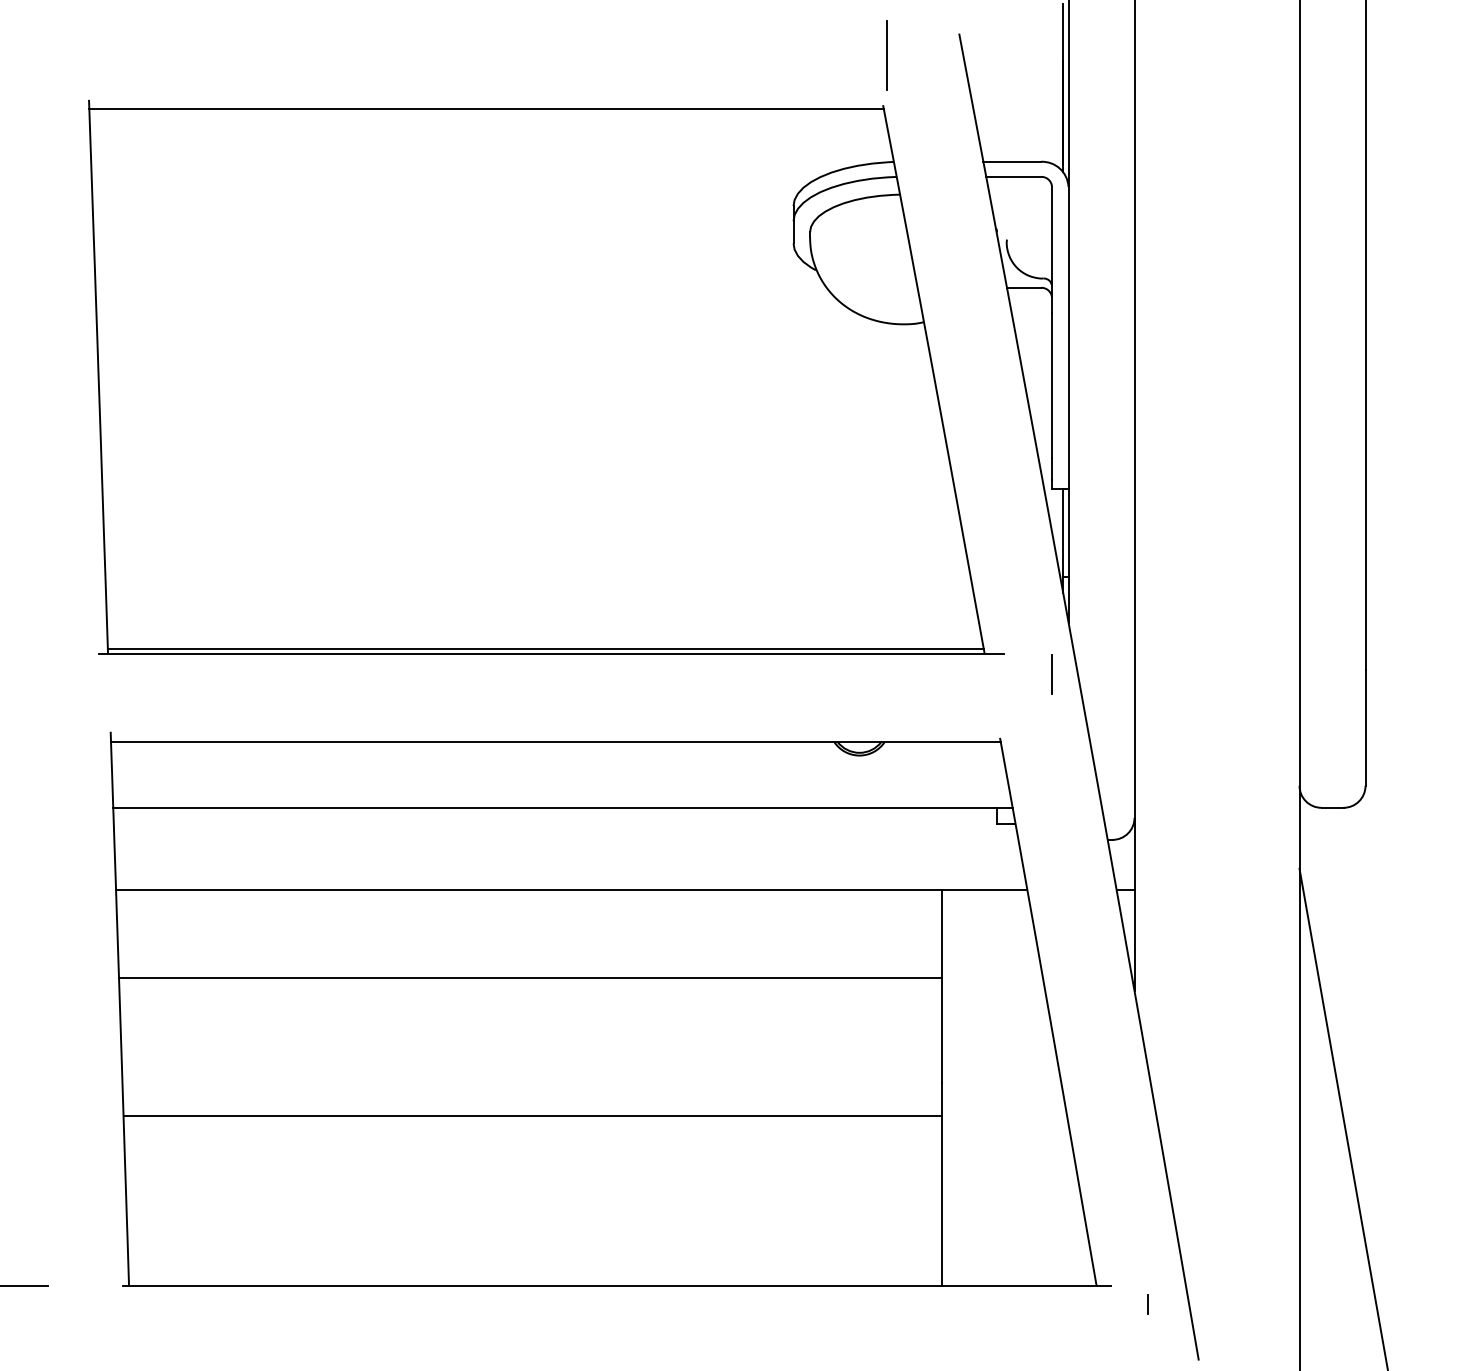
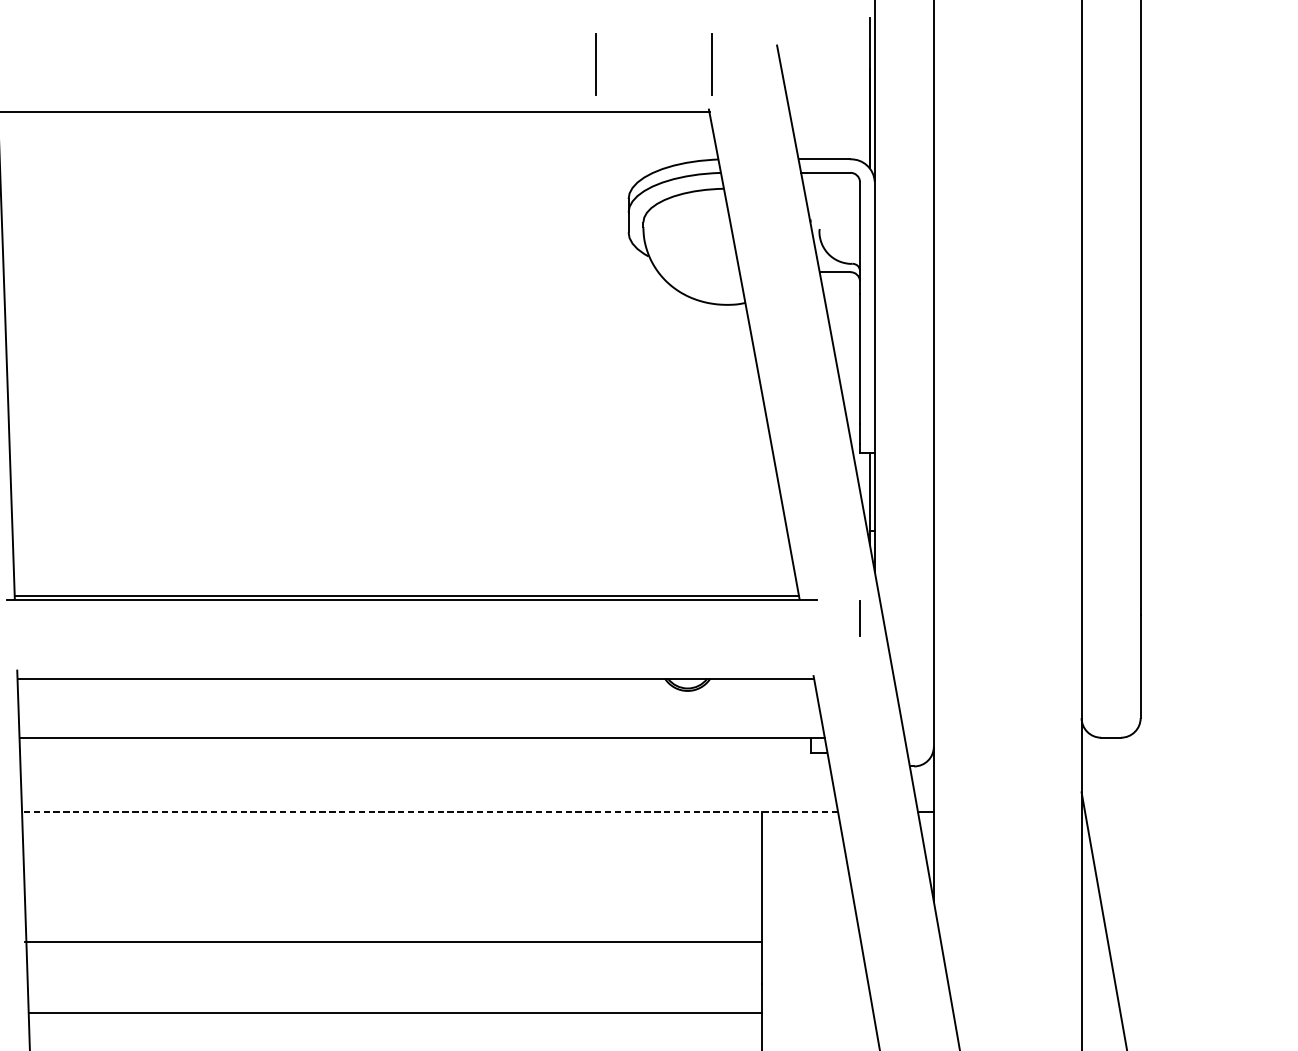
line: (756, 55) -> (595, 64), added
line: (571, 890) -> (429, 811), solid -> dashed
line: (530, 978) -> (393, 942), moved

